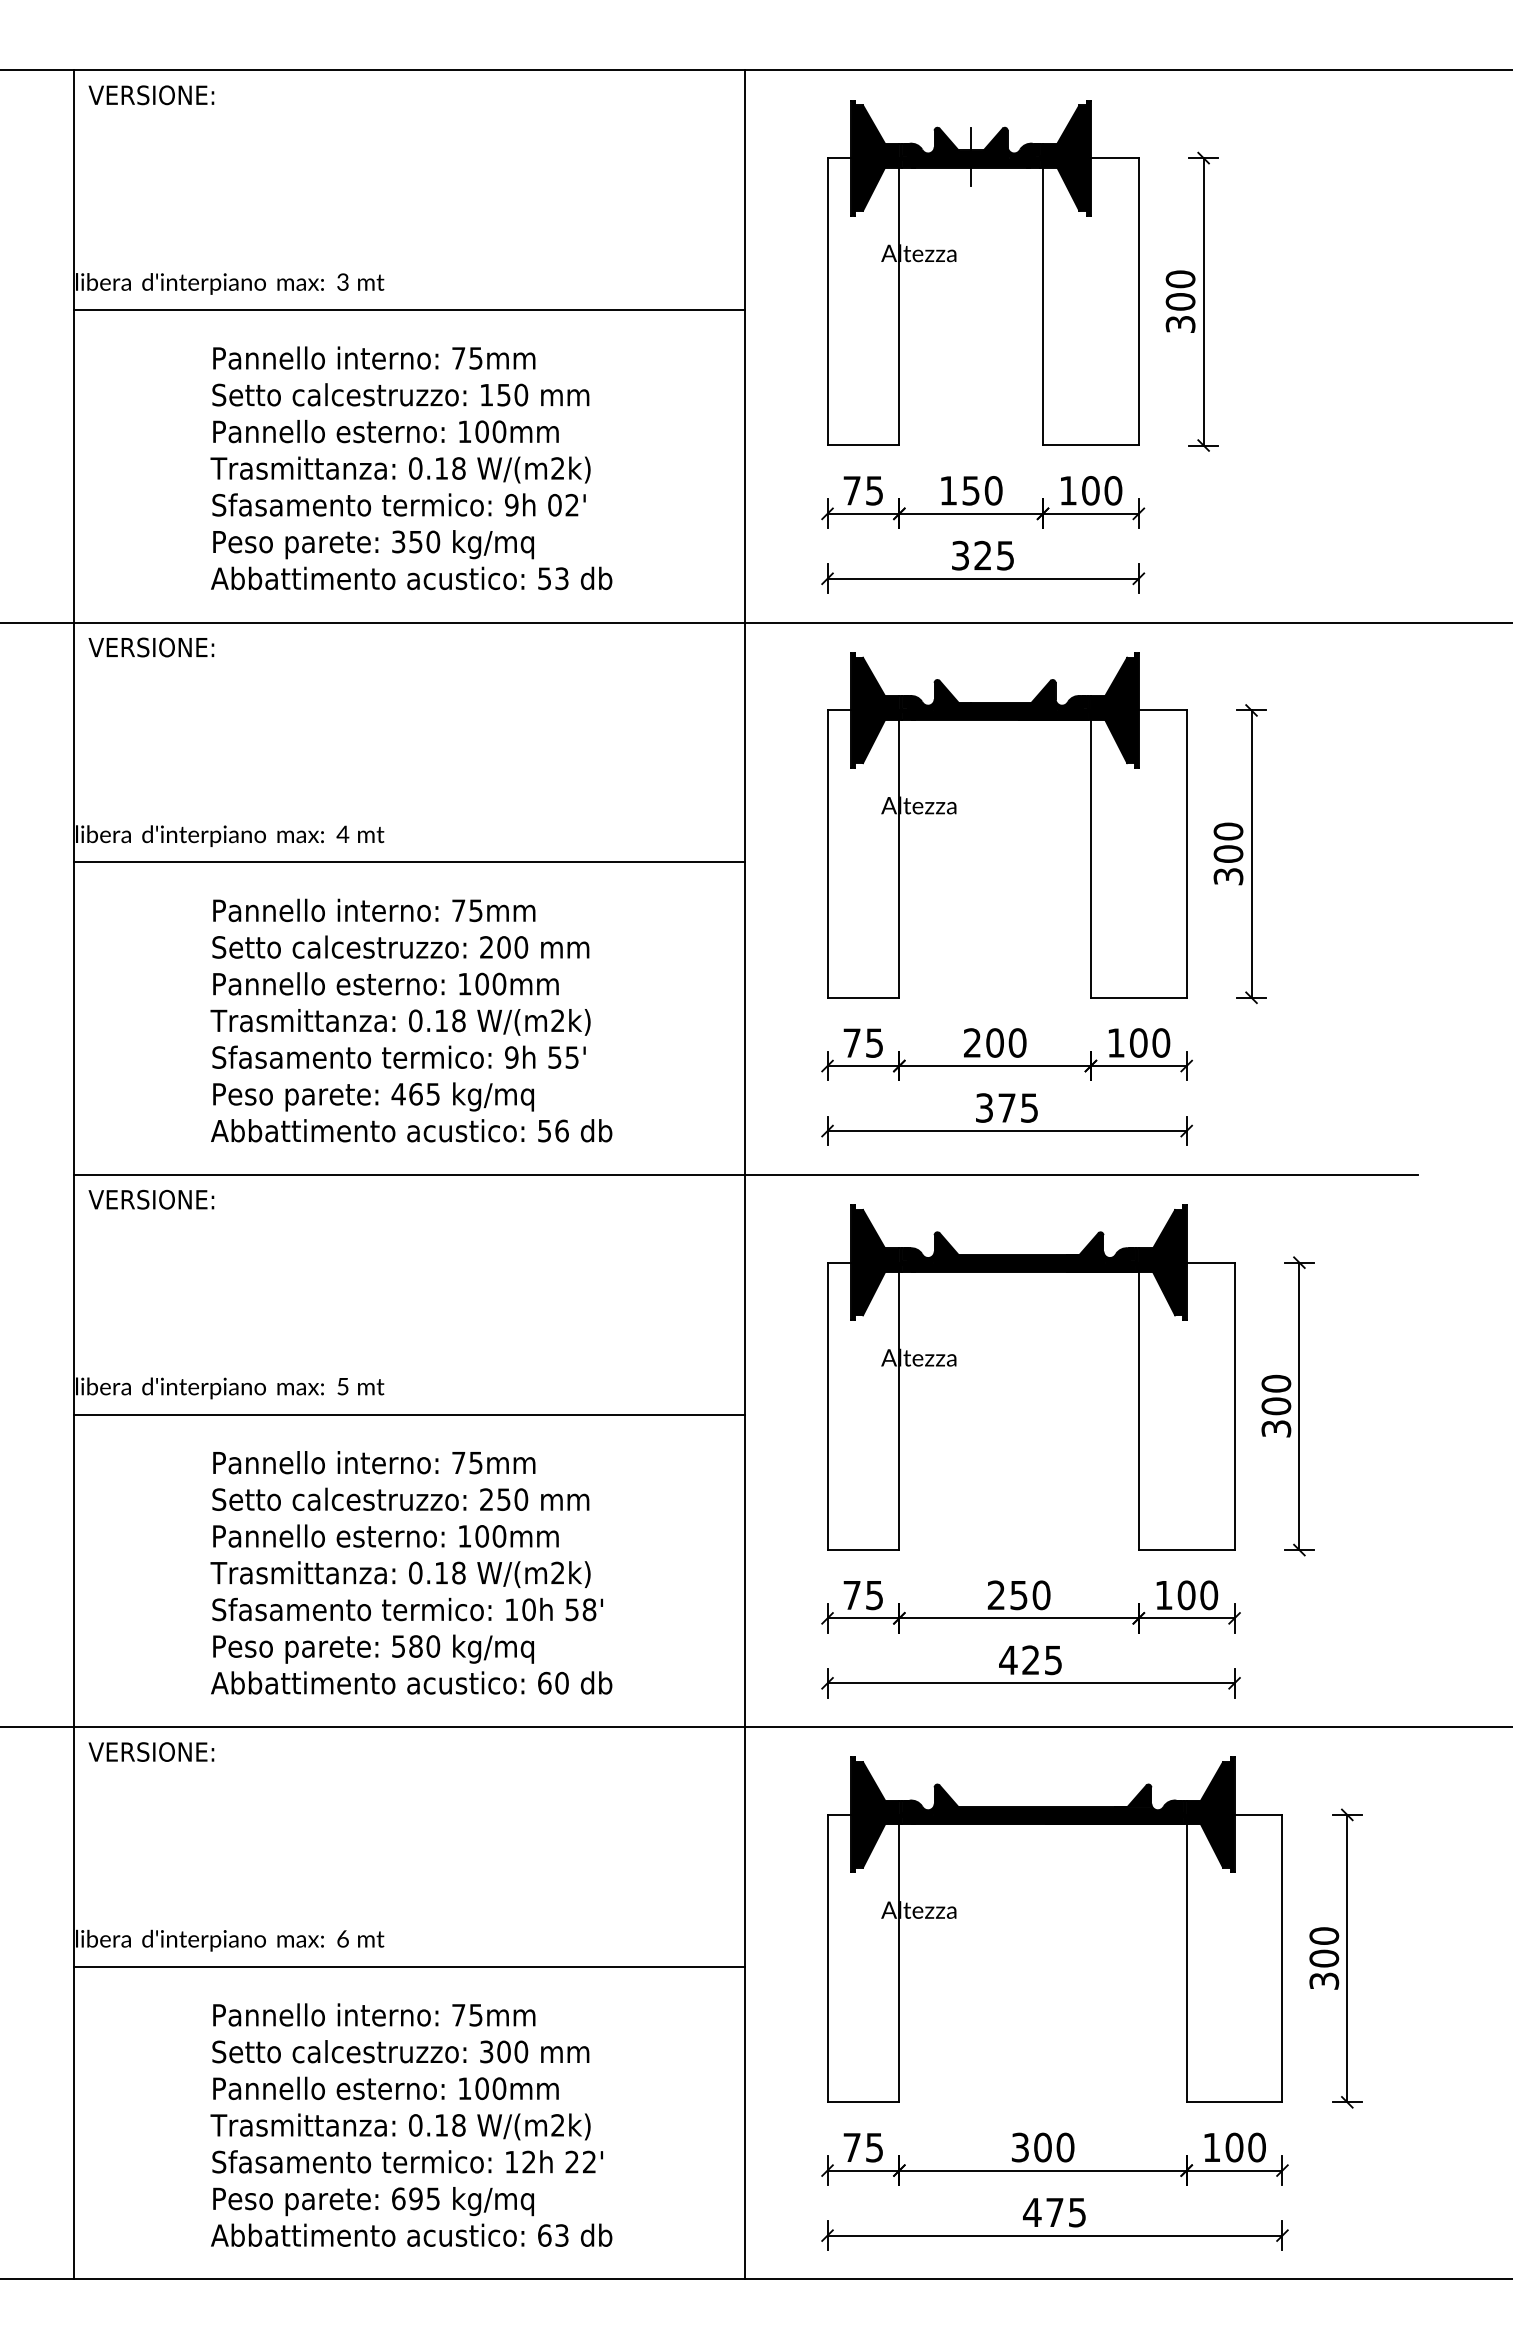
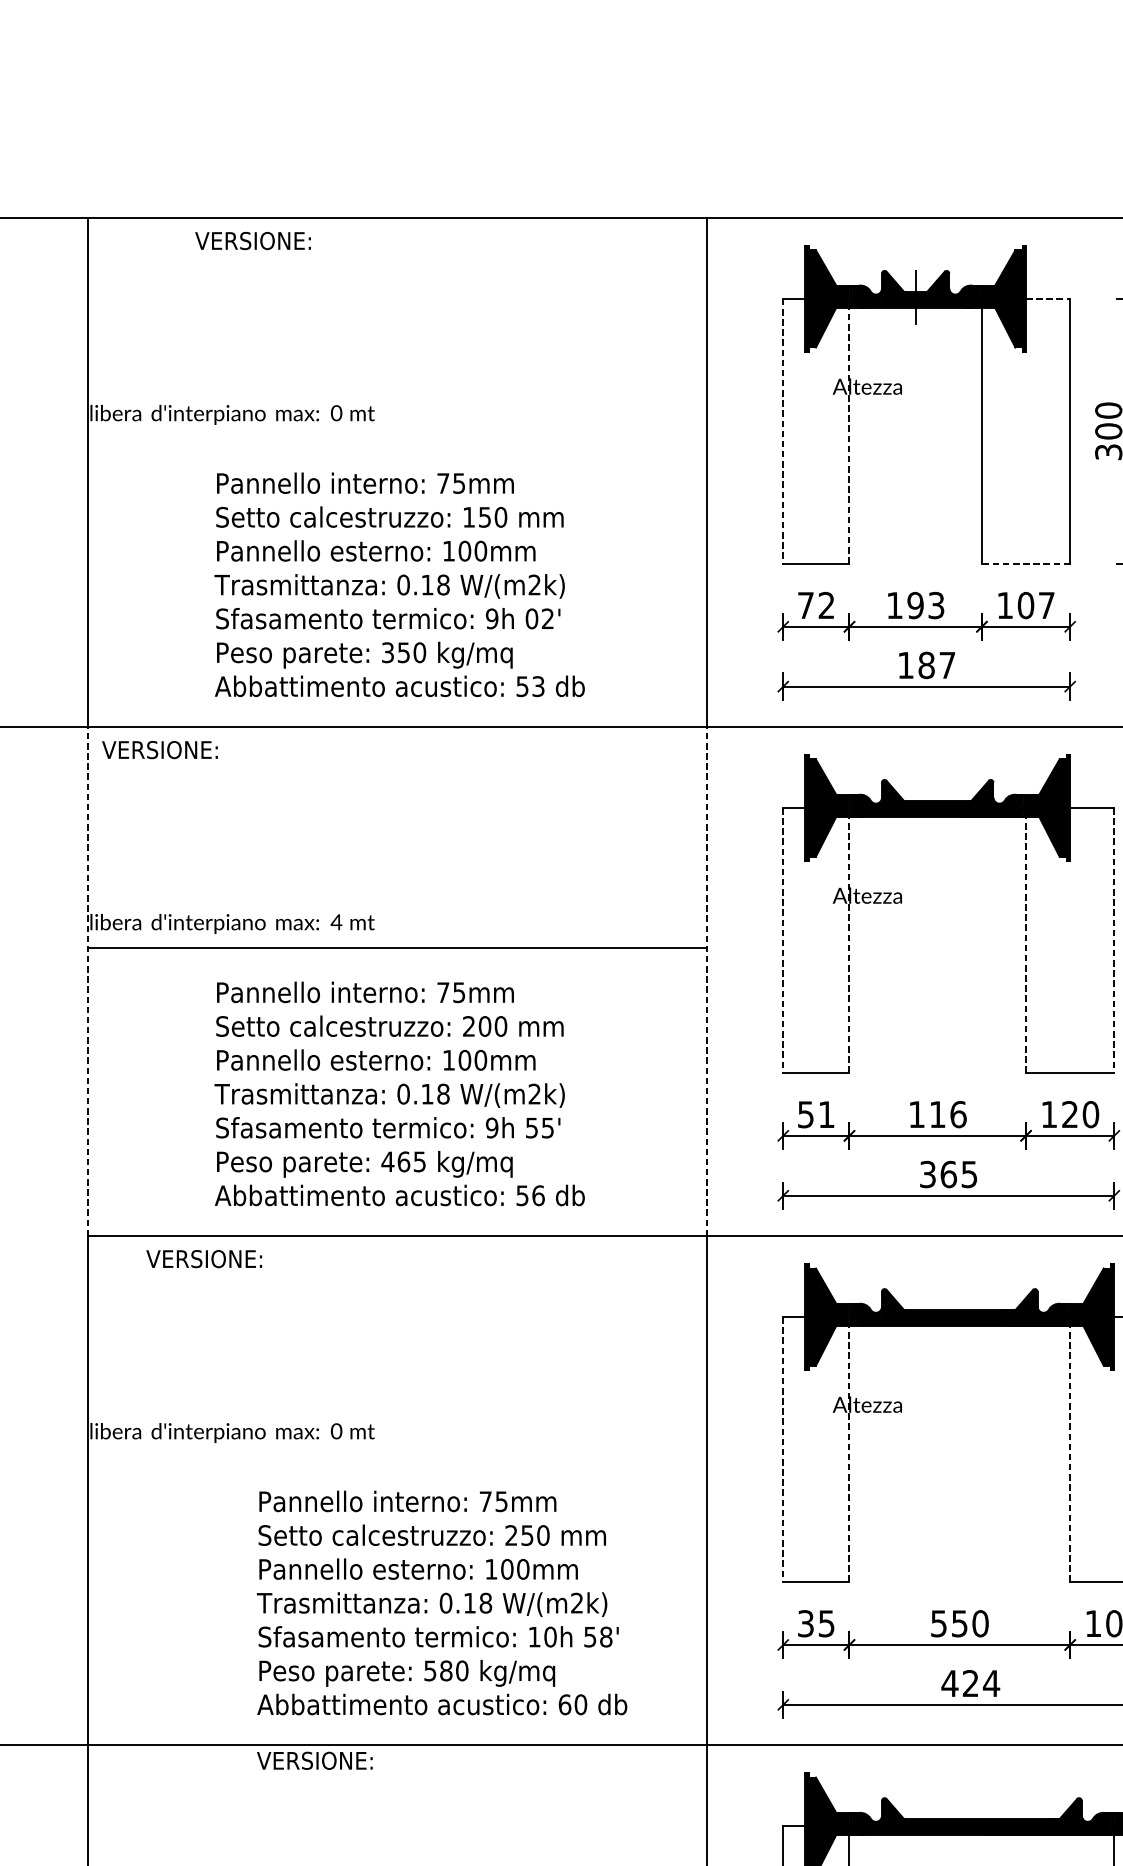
text: (151, 95) -> (253, 241), moved
line: (1114, 158) -> (1047, 299), solid -> dashed
text: (342, 281) -> (336, 412), 3 -> 0
line: (827, 301) -> (783, 431), solid -> dashed
line: (899, 301) -> (849, 431), solid -> dashed
line: (409, 310) -> (397, 439), removed
line: (1090, 445) -> (1025, 563), solid -> dashed
text: (874, 490) -> (826, 605), 75 -> 72
text: (982, 490) -> (926, 605), 150 -> 193
text: (1113, 490) -> (1046, 605), 100 -> 107
text: (982, 555) -> (926, 665), 325 -> 187
line: (827, 854) -> (783, 940), solid -> dashed
line: (899, 854) -> (849, 940), solid -> dashed
line: (1090, 854) -> (1025, 940), solid -> dashed
line: (1186, 854) -> (1114, 940), solid -> dashed
line: (73, 898) -> (88, 981), solid -> dashed
line: (745, 898) -> (707, 981), solid -> dashed
text: (862, 1042) -> (815, 1114), 75 -> 51
text: (995, 1042) -> (938, 1114), 200 -> 116
text: (1138, 1042) -> (1069, 1114), 100 -> 120
text: (1007, 1107) -> (949, 1174), 375 -> 365
text: (151, 1199) -> (204, 1258), moved
text: (342, 1386) -> (336, 1431), 5 -> 0
line: (827, 1406) -> (783, 1449), solid -> dashed
line: (899, 1406) -> (849, 1449), solid -> dashed
line: (1138, 1406) -> (1069, 1449), solid -> dashed
line: (409, 1414) -> (397, 1457), removed
text: (411, 1572) -> (442, 1602), moved
text: (851, 1595) -> (805, 1623), 75 -> 35
text: (995, 1595) -> (938, 1623), 250 -> 550
text: (1053, 1660) -> (991, 1683), 425 -> 424
text: (151, 1751) -> (314, 1760), moved

